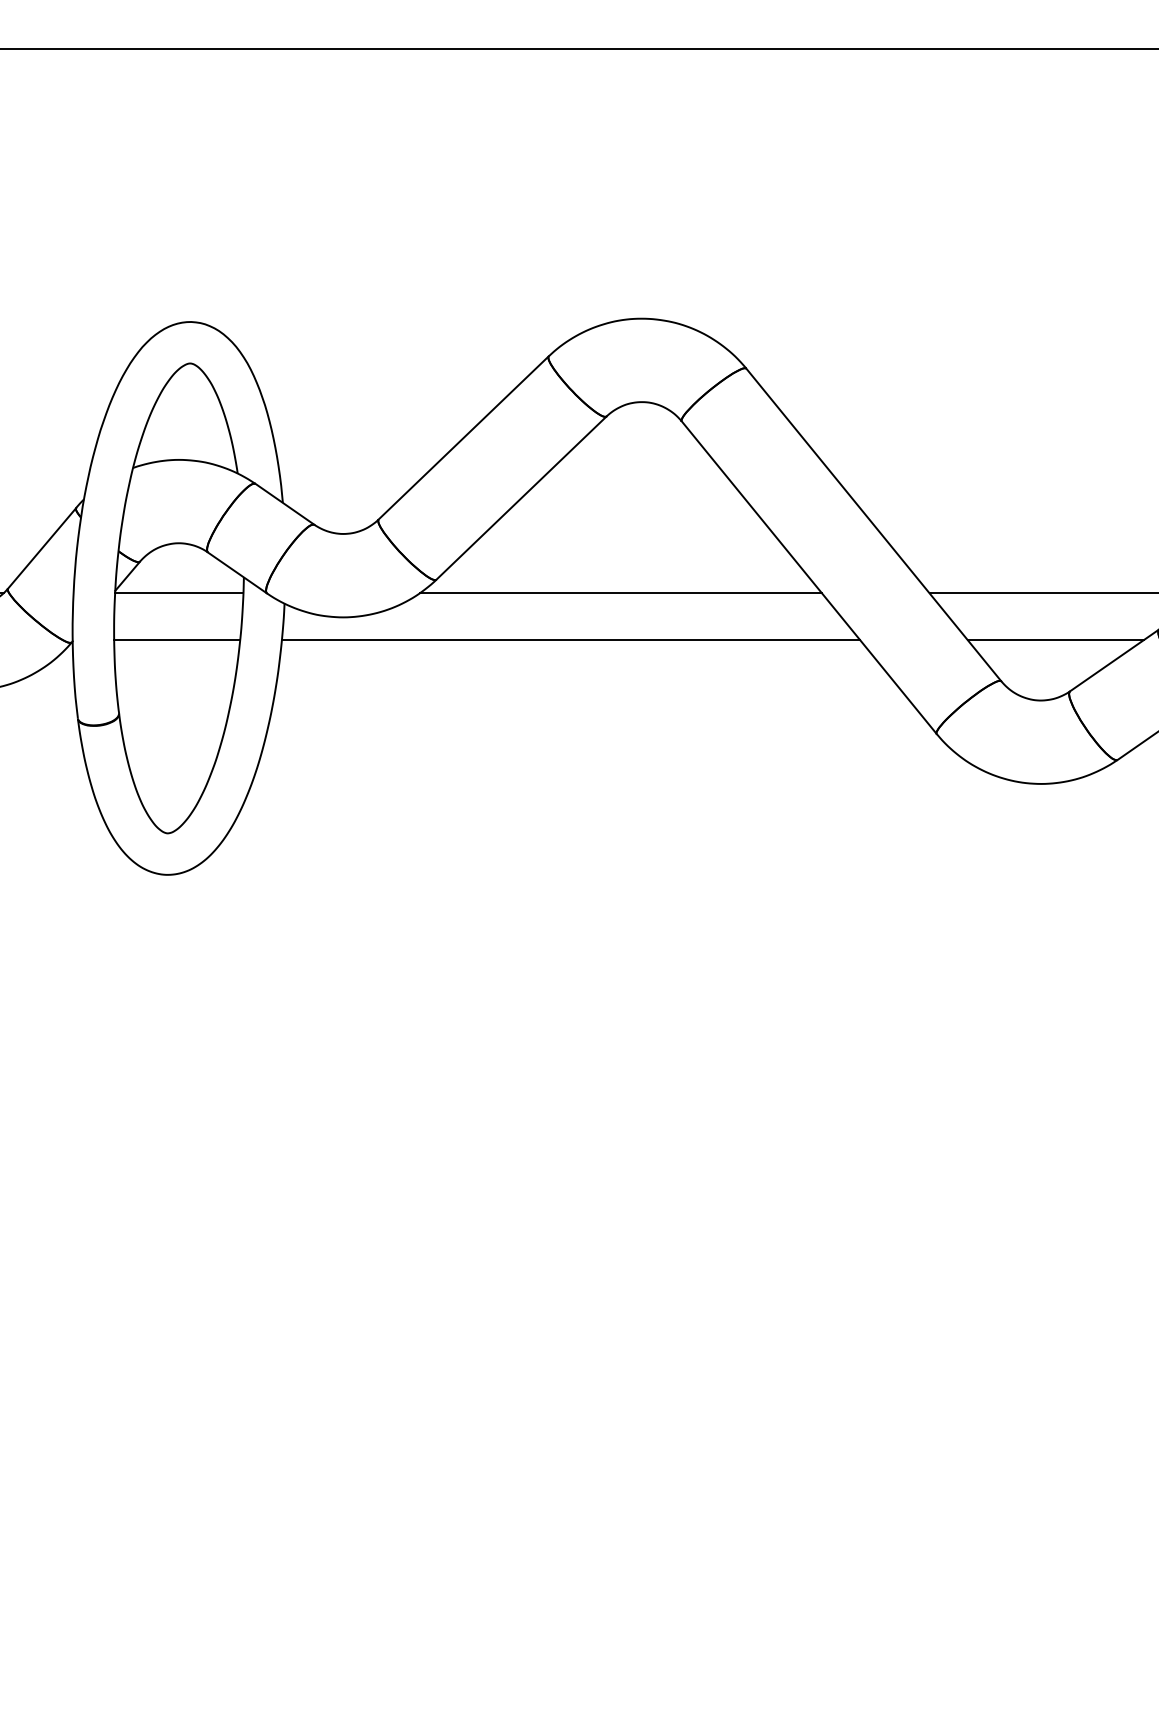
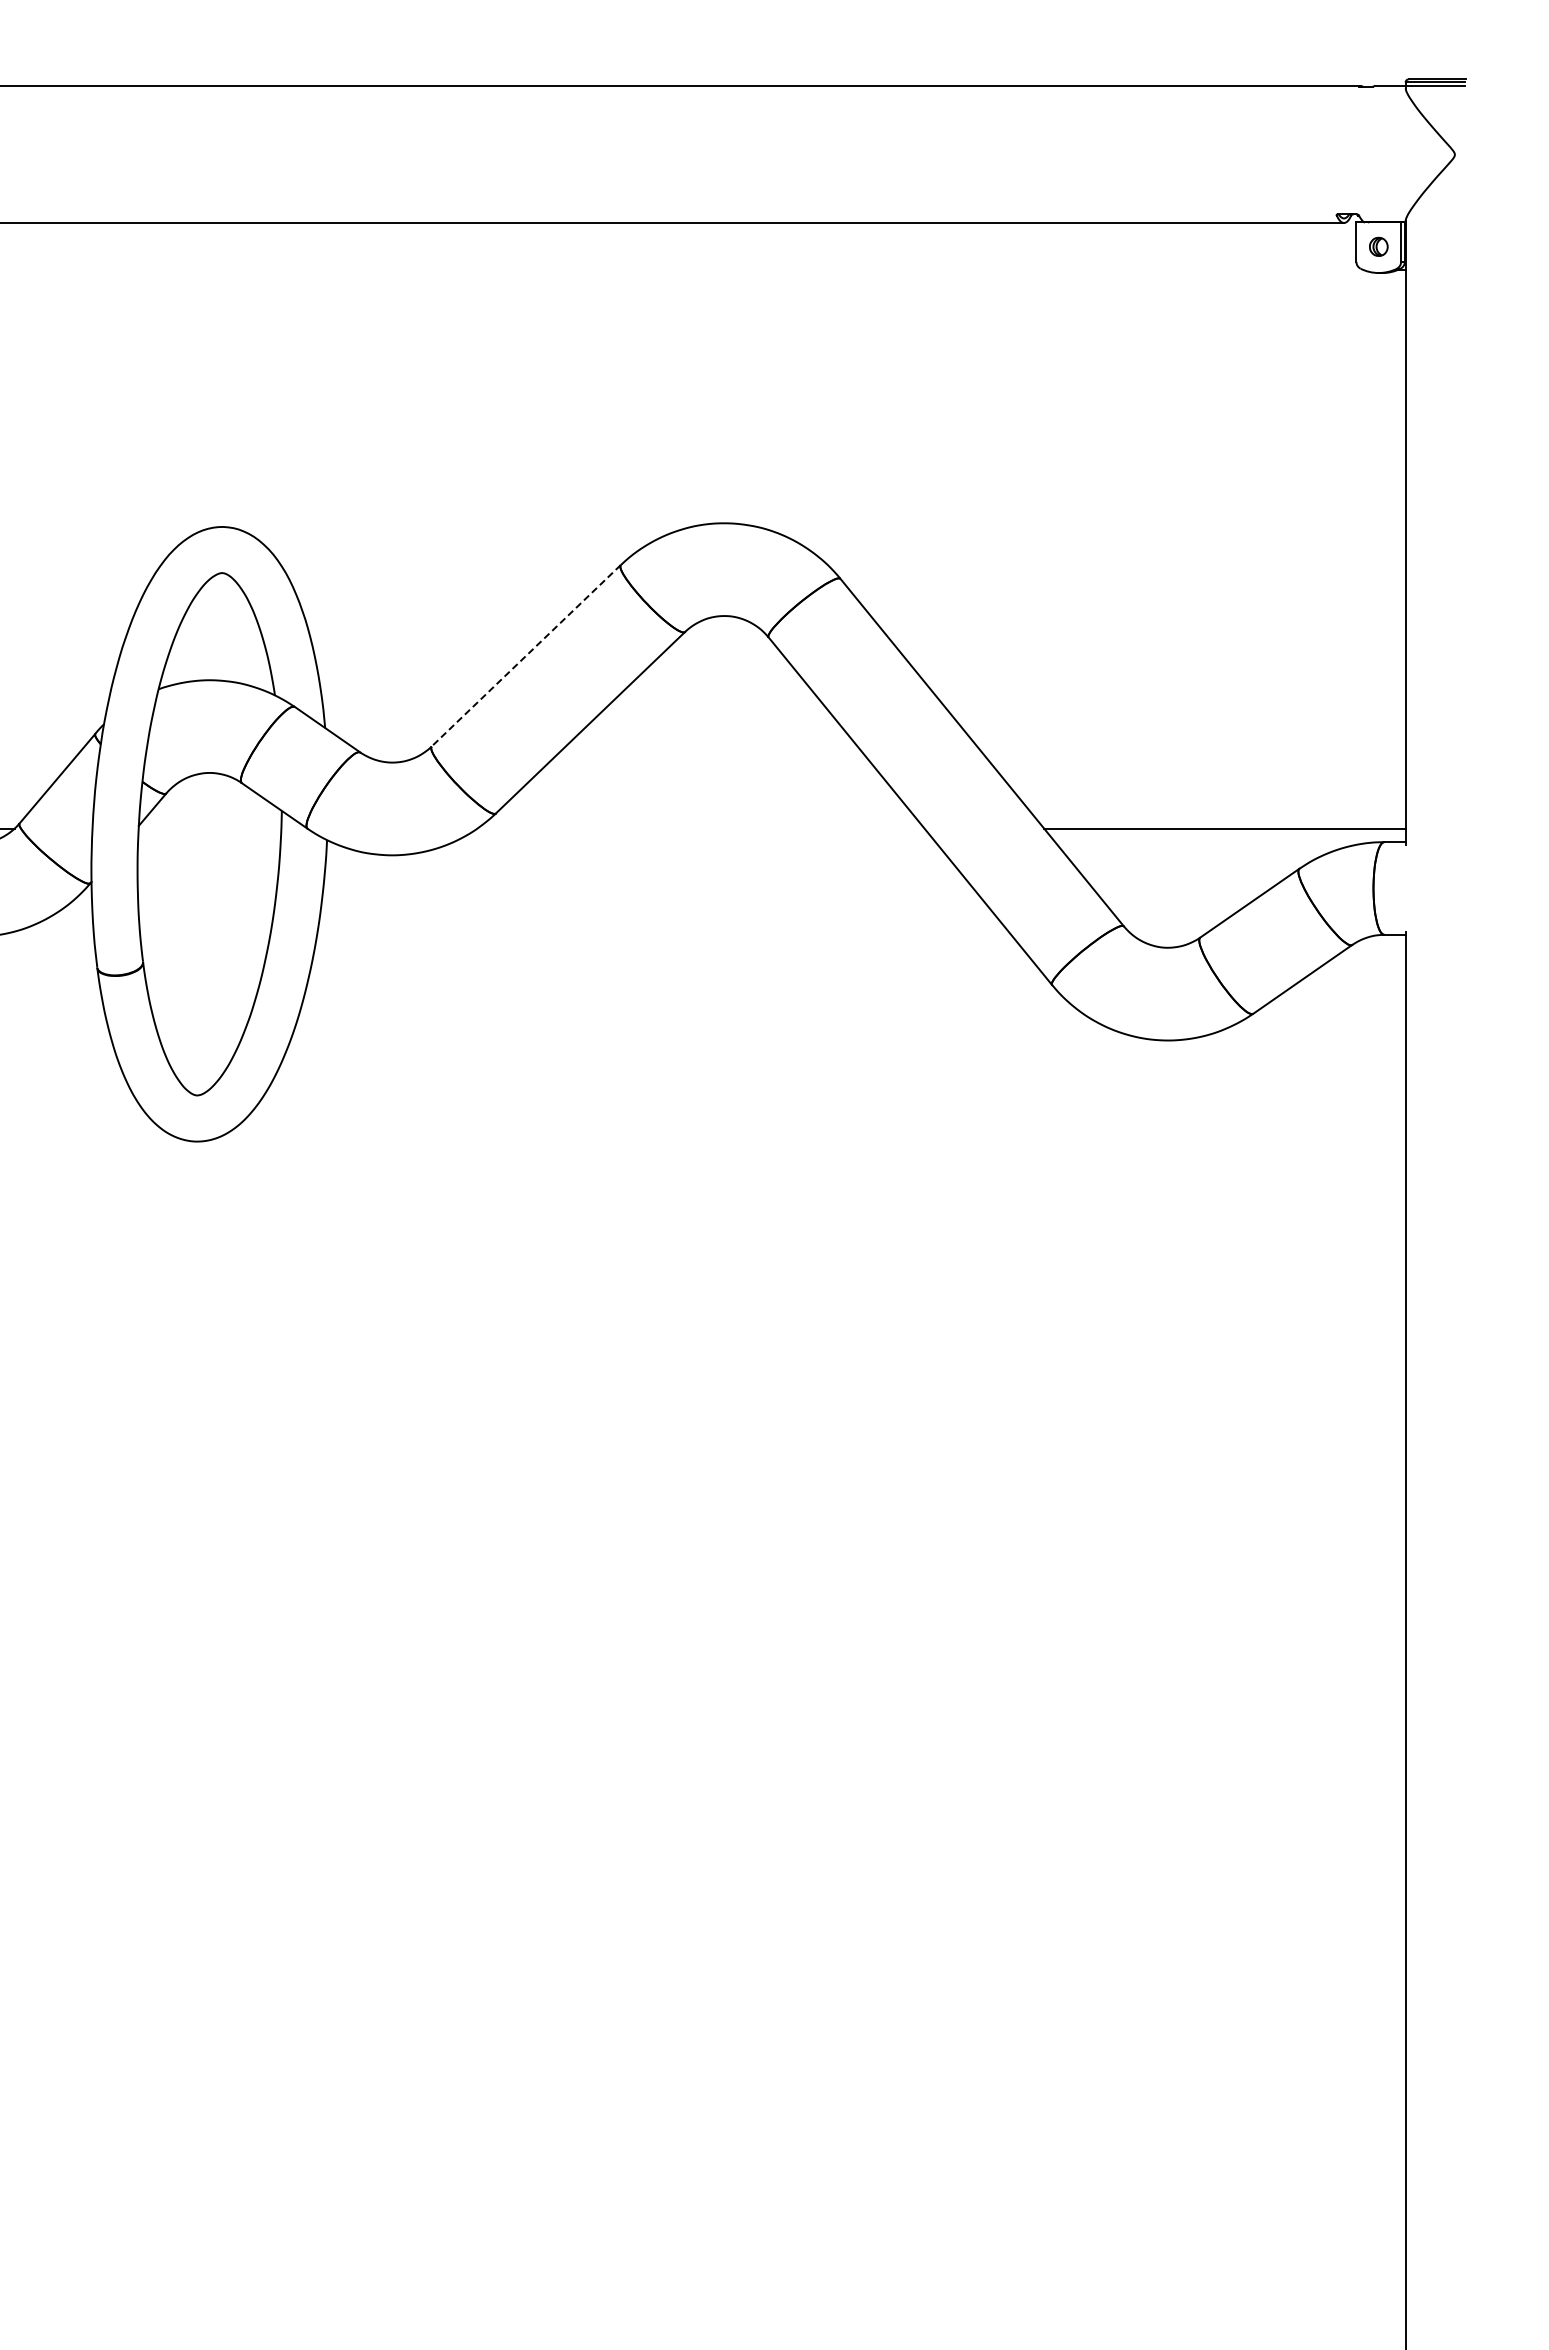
line: (463, 438) -> (525, 656), solid -> dashed
line: (178, 593) -> (209, 828), removed
line: (620, 593) -> (700, 828), removed
line: (177, 640) -> (207, 880), removed
line: (570, 640) -> (645, 880), removed
line: (1055, 640) -> (1184, 880), removed

